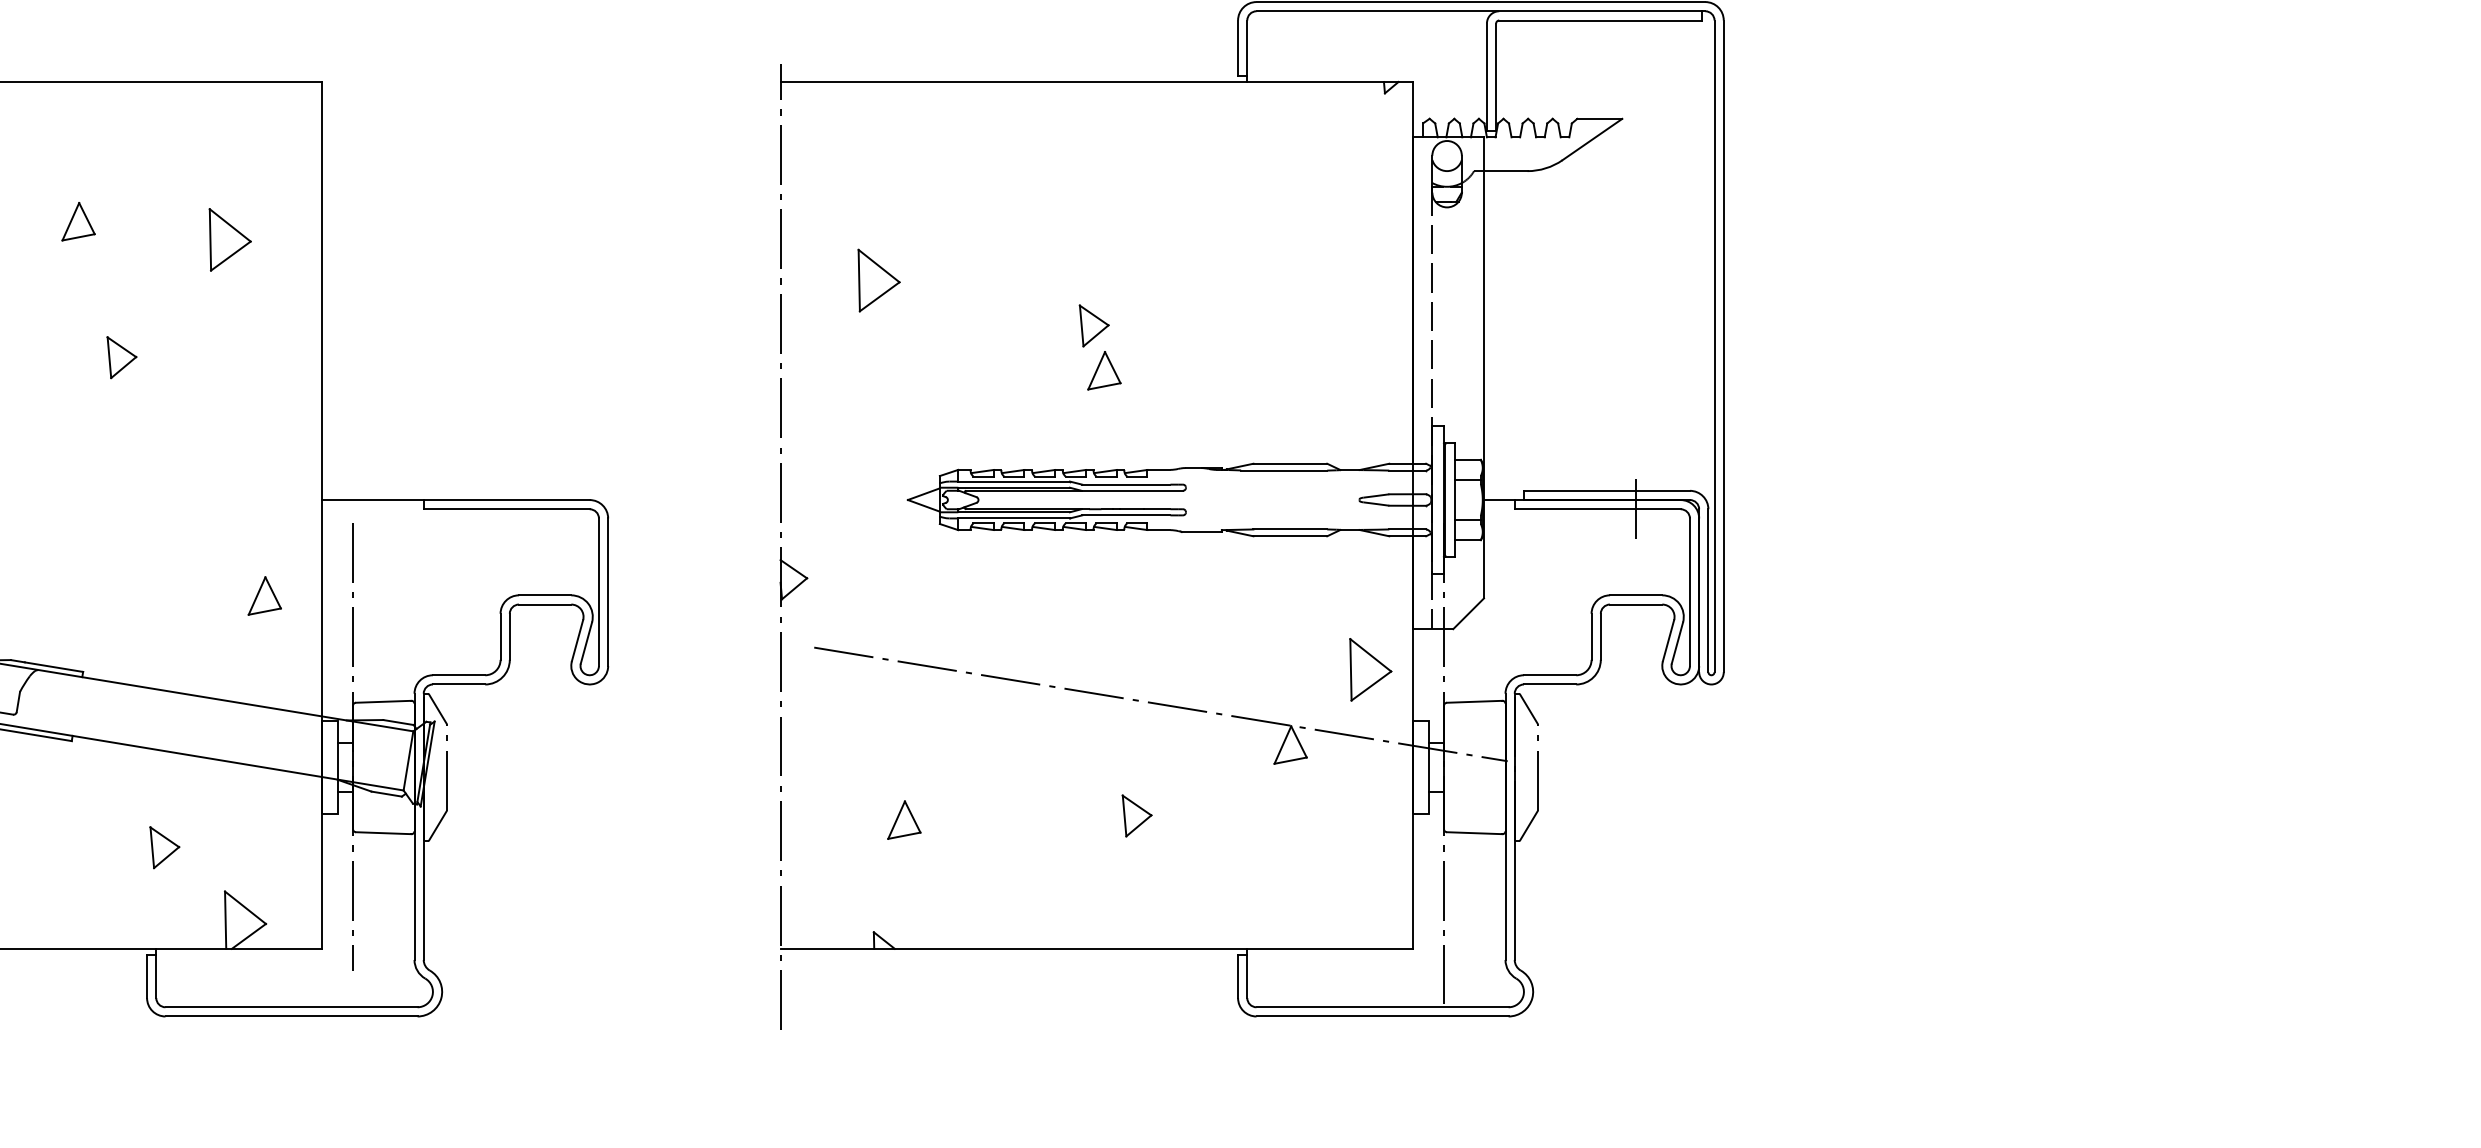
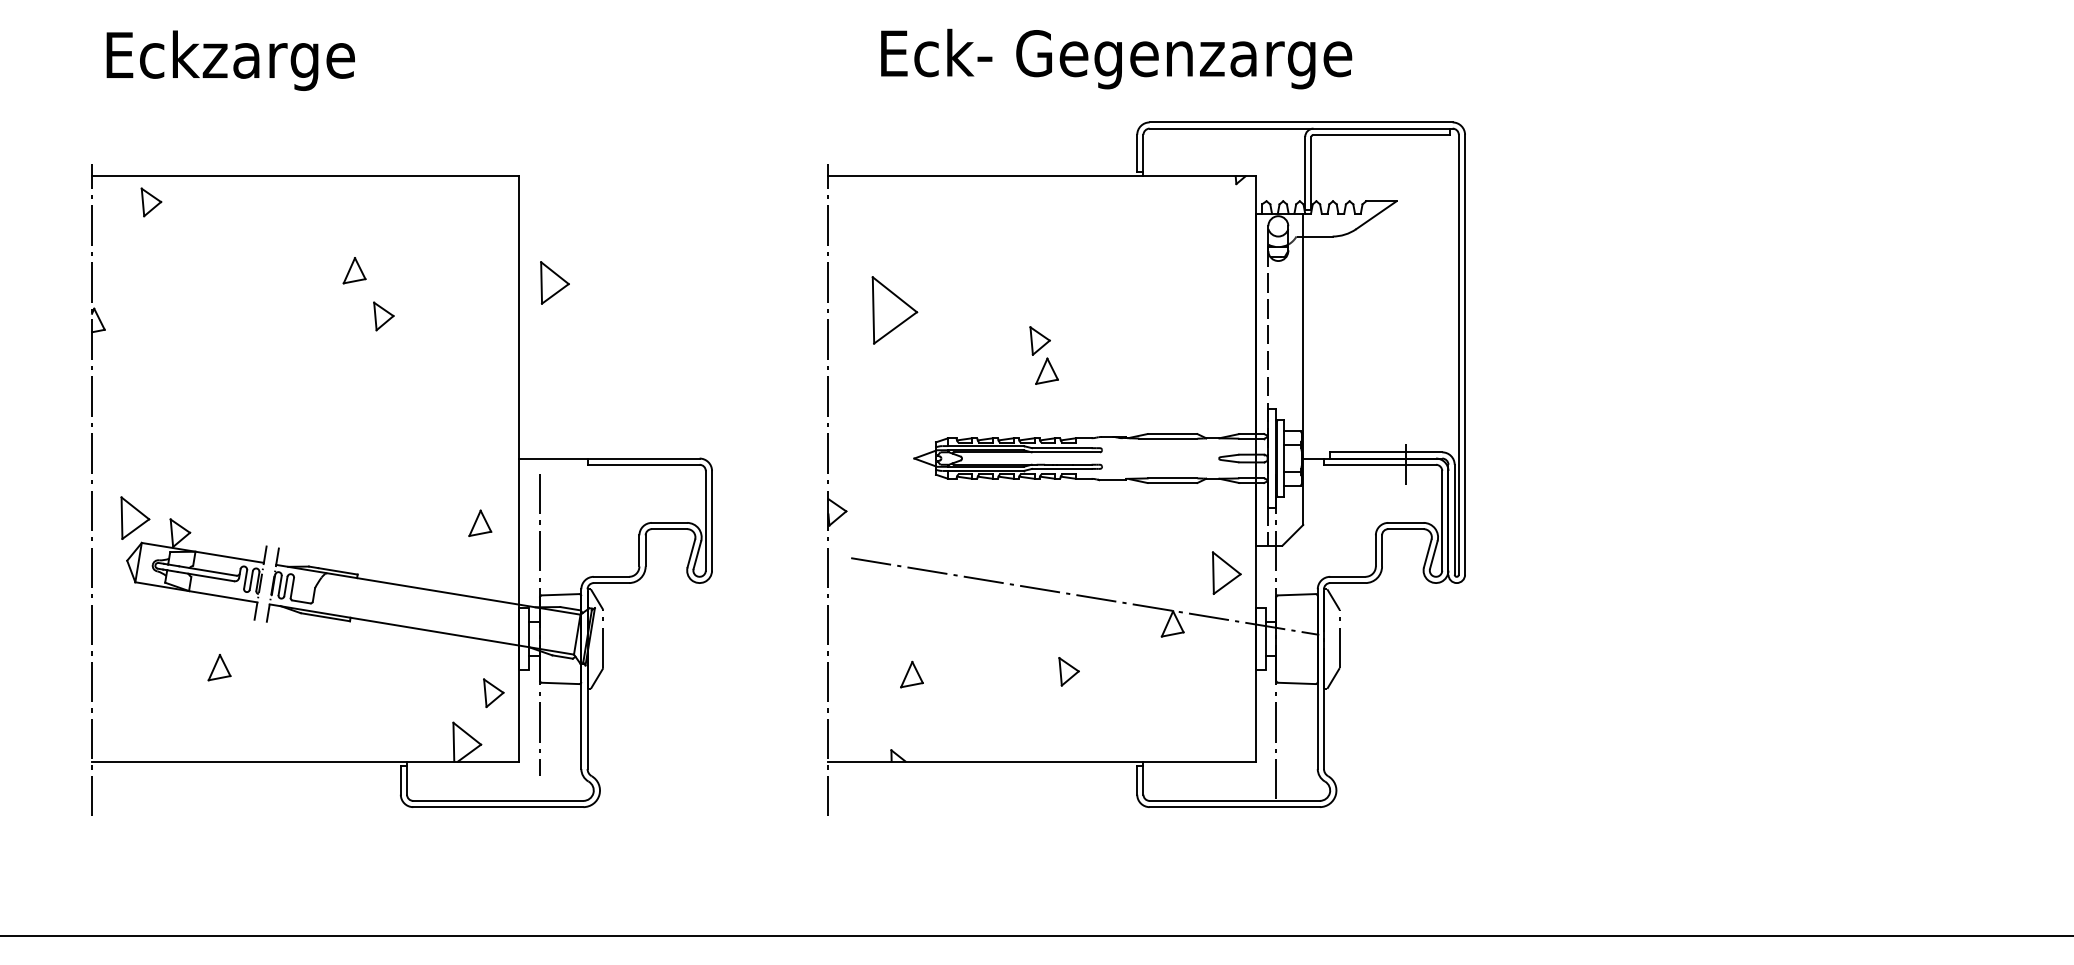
part: (229, 239) -> (554, 282), moved
part: (878, 280) -> (894, 310), size x1.6
part: (121, 357) -> (383, 316), moved
part: (164, 848) -> (493, 693), moved

